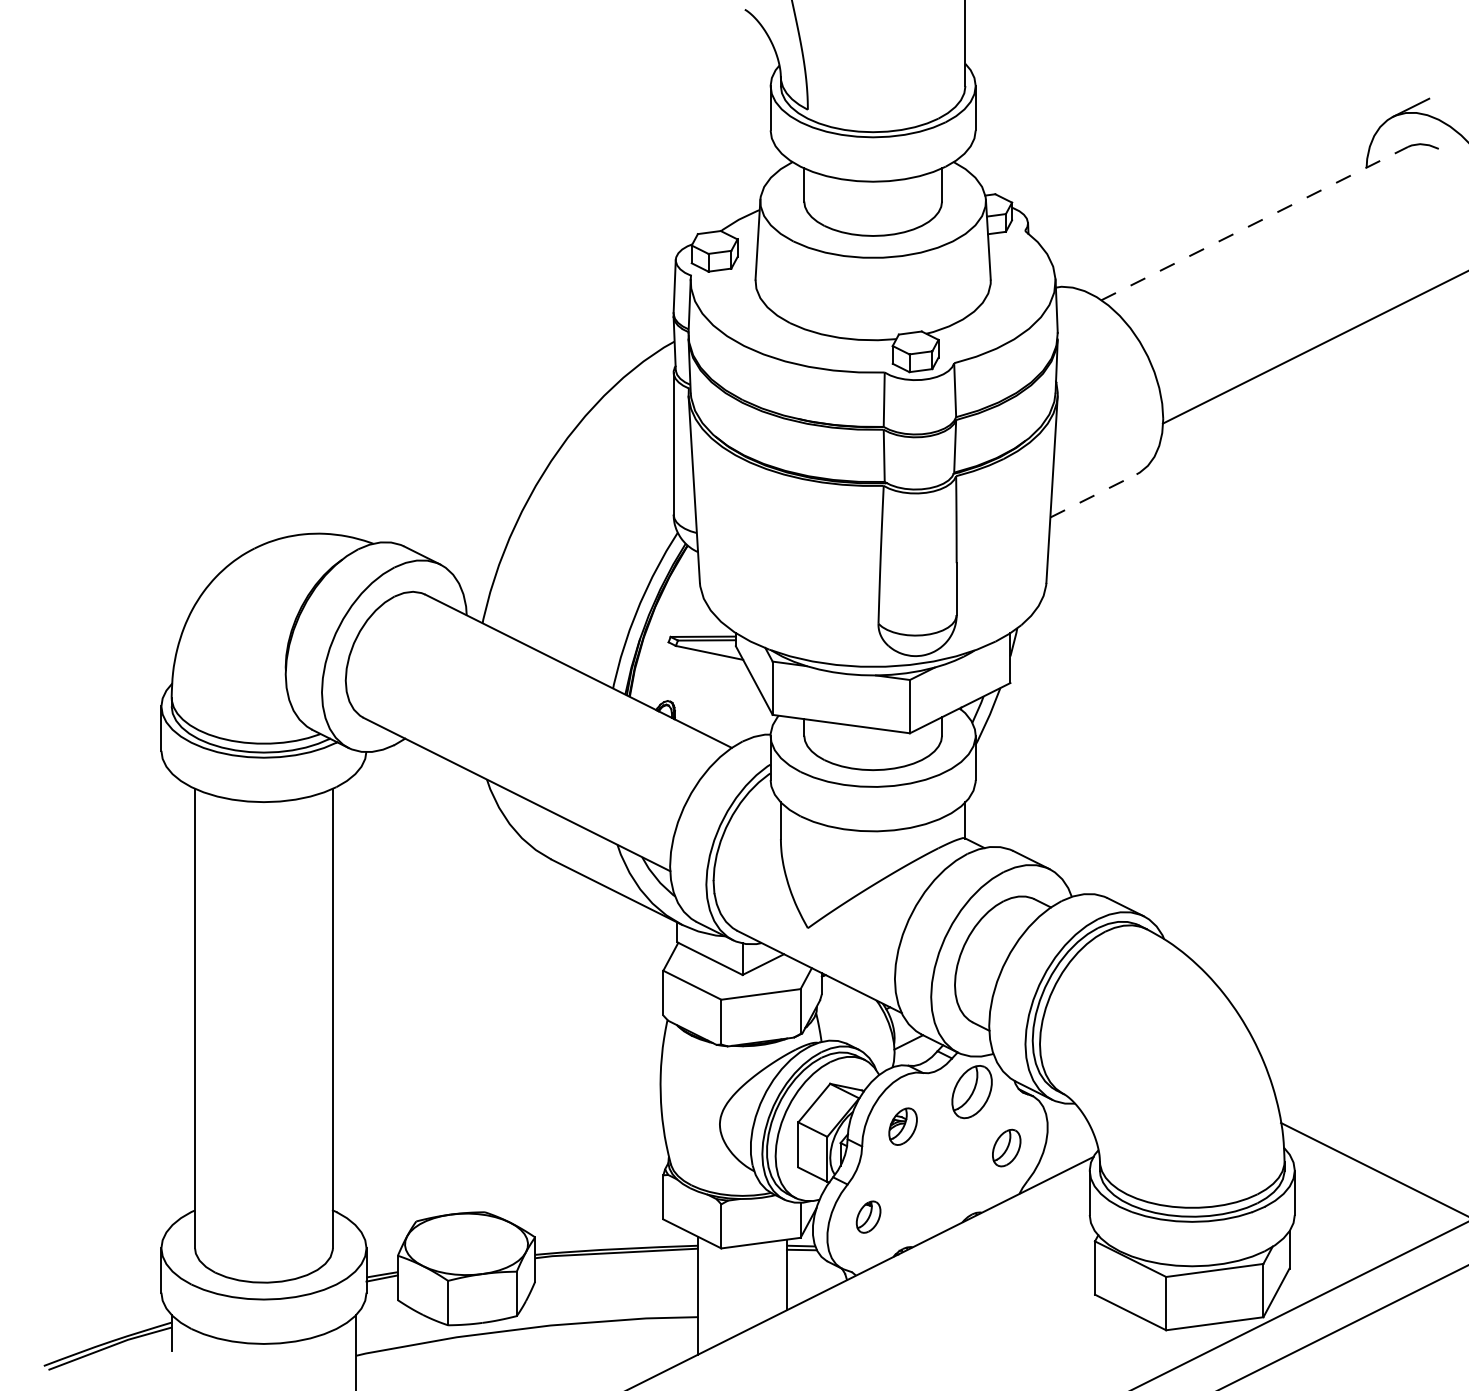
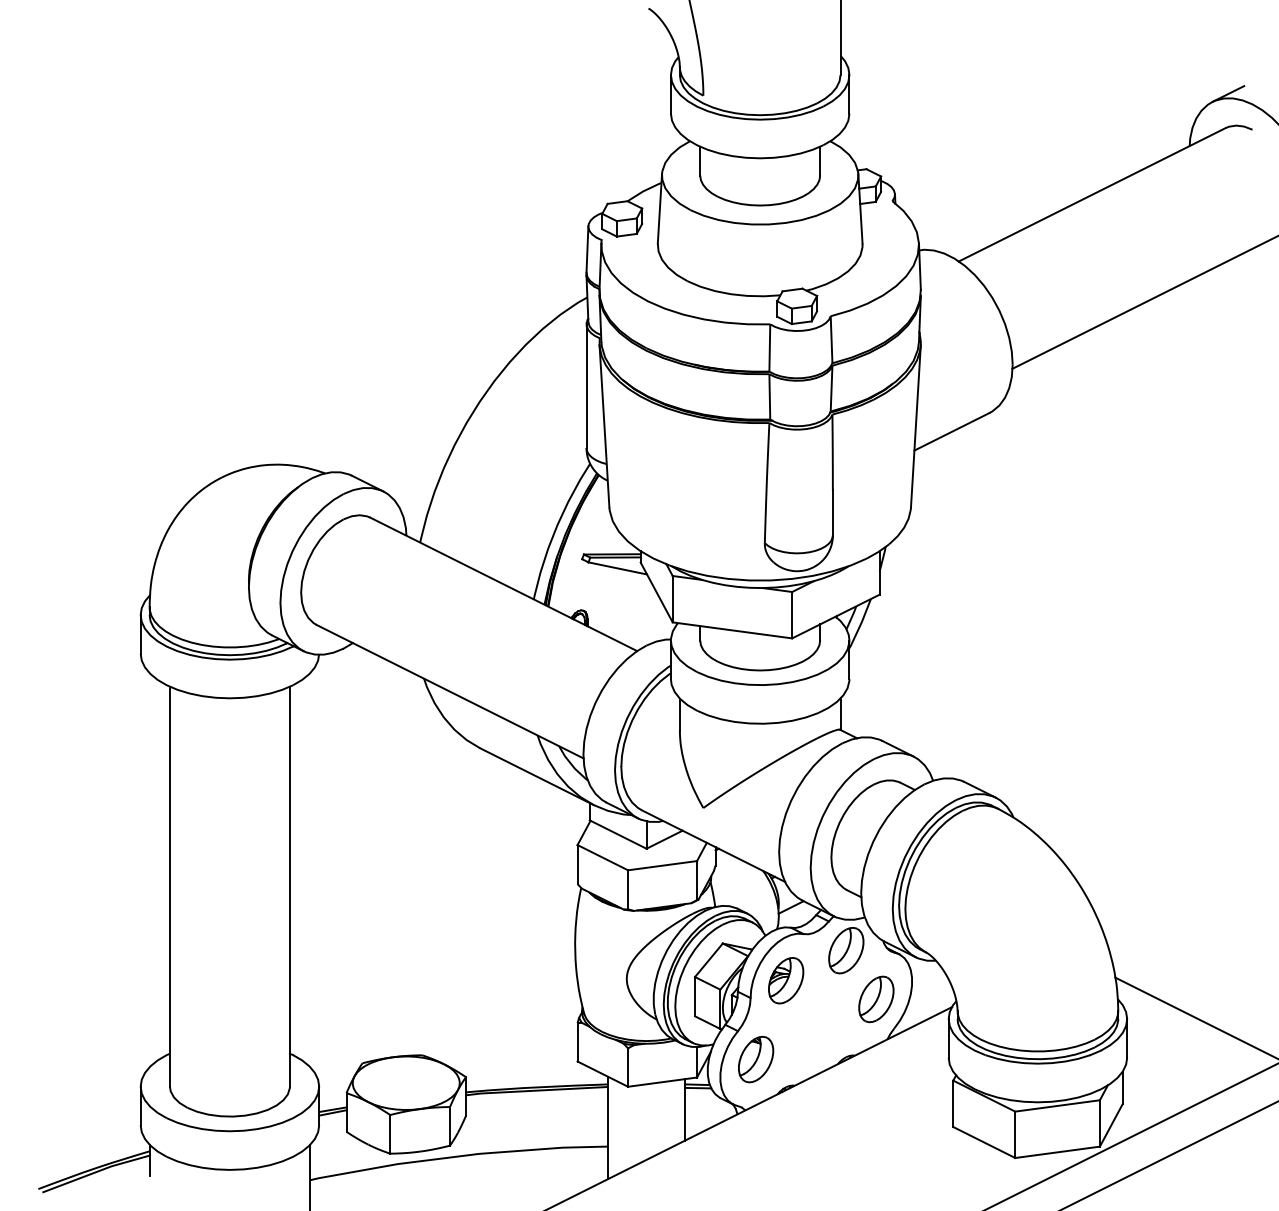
line: (1254, 223) -> (1092, 194), dashed -> solid
line: (1092, 495) -> (951, 431), dashed -> solid
part: (903, 1126) -> (786, 980), size x1.43
part: (1006, 1148) -> (876, 999), size x1.43
part: (868, 1217) -> (756, 1059), size x1.67

